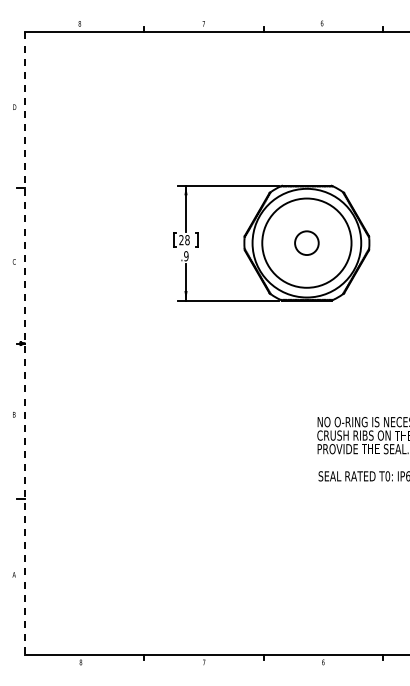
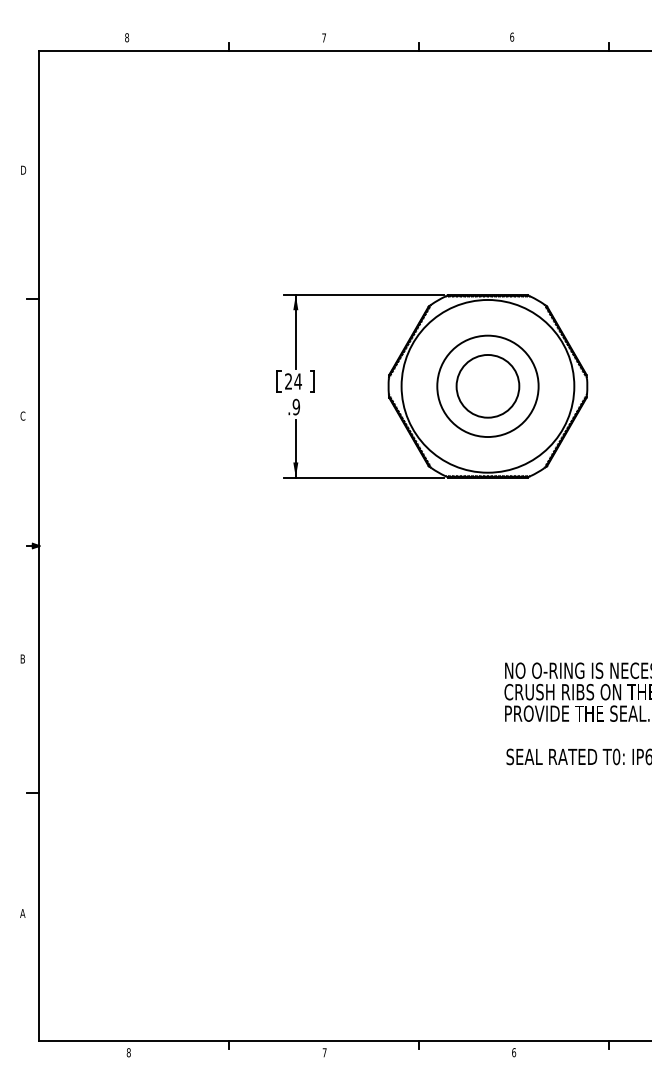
text: (187, 240) -> (298, 382), 28 -> 24
circle: (306, 242) -> (487, 385), size x1.67
circle: (306, 243) -> (487, 386), size x0.71
line: (24, 344) -> (39, 547), dashed -> solid

